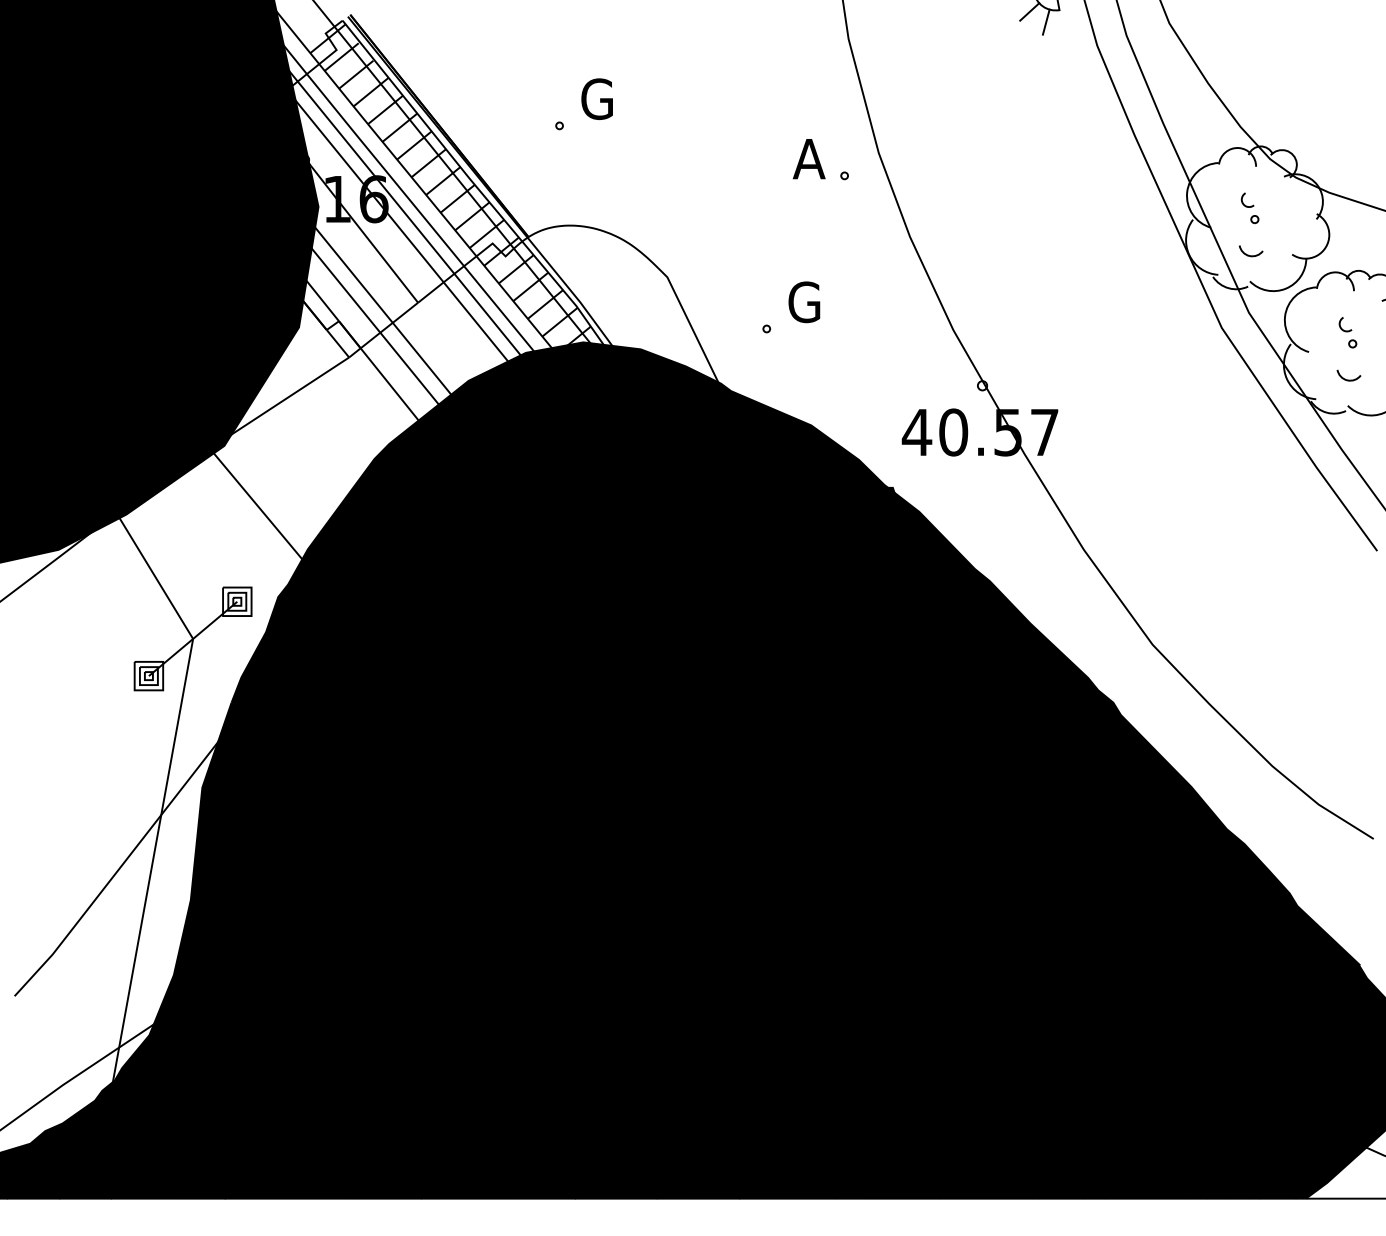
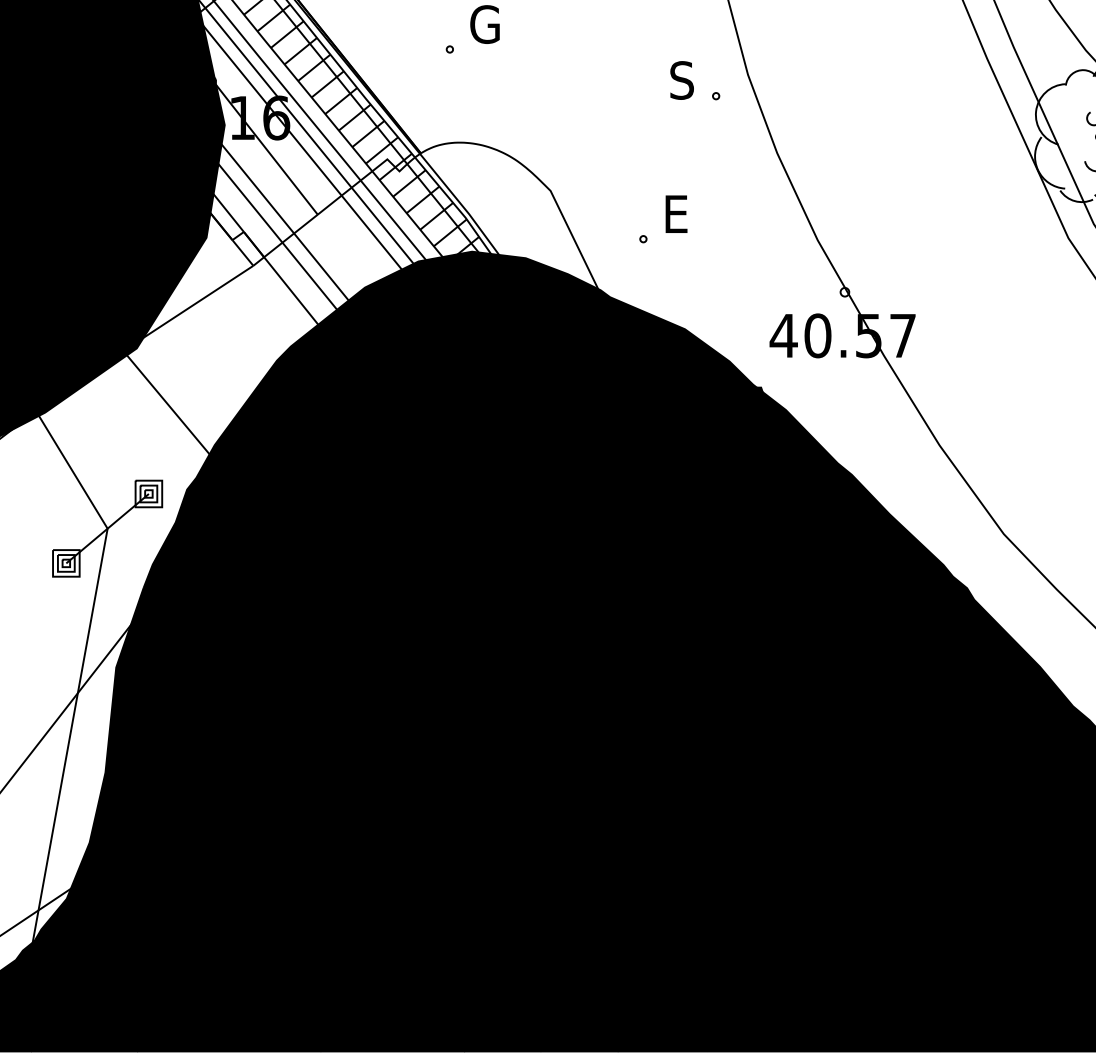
text: (808, 158) -> (682, 79), A -> S
text: (804, 302) -> (678, 214), G -> E

